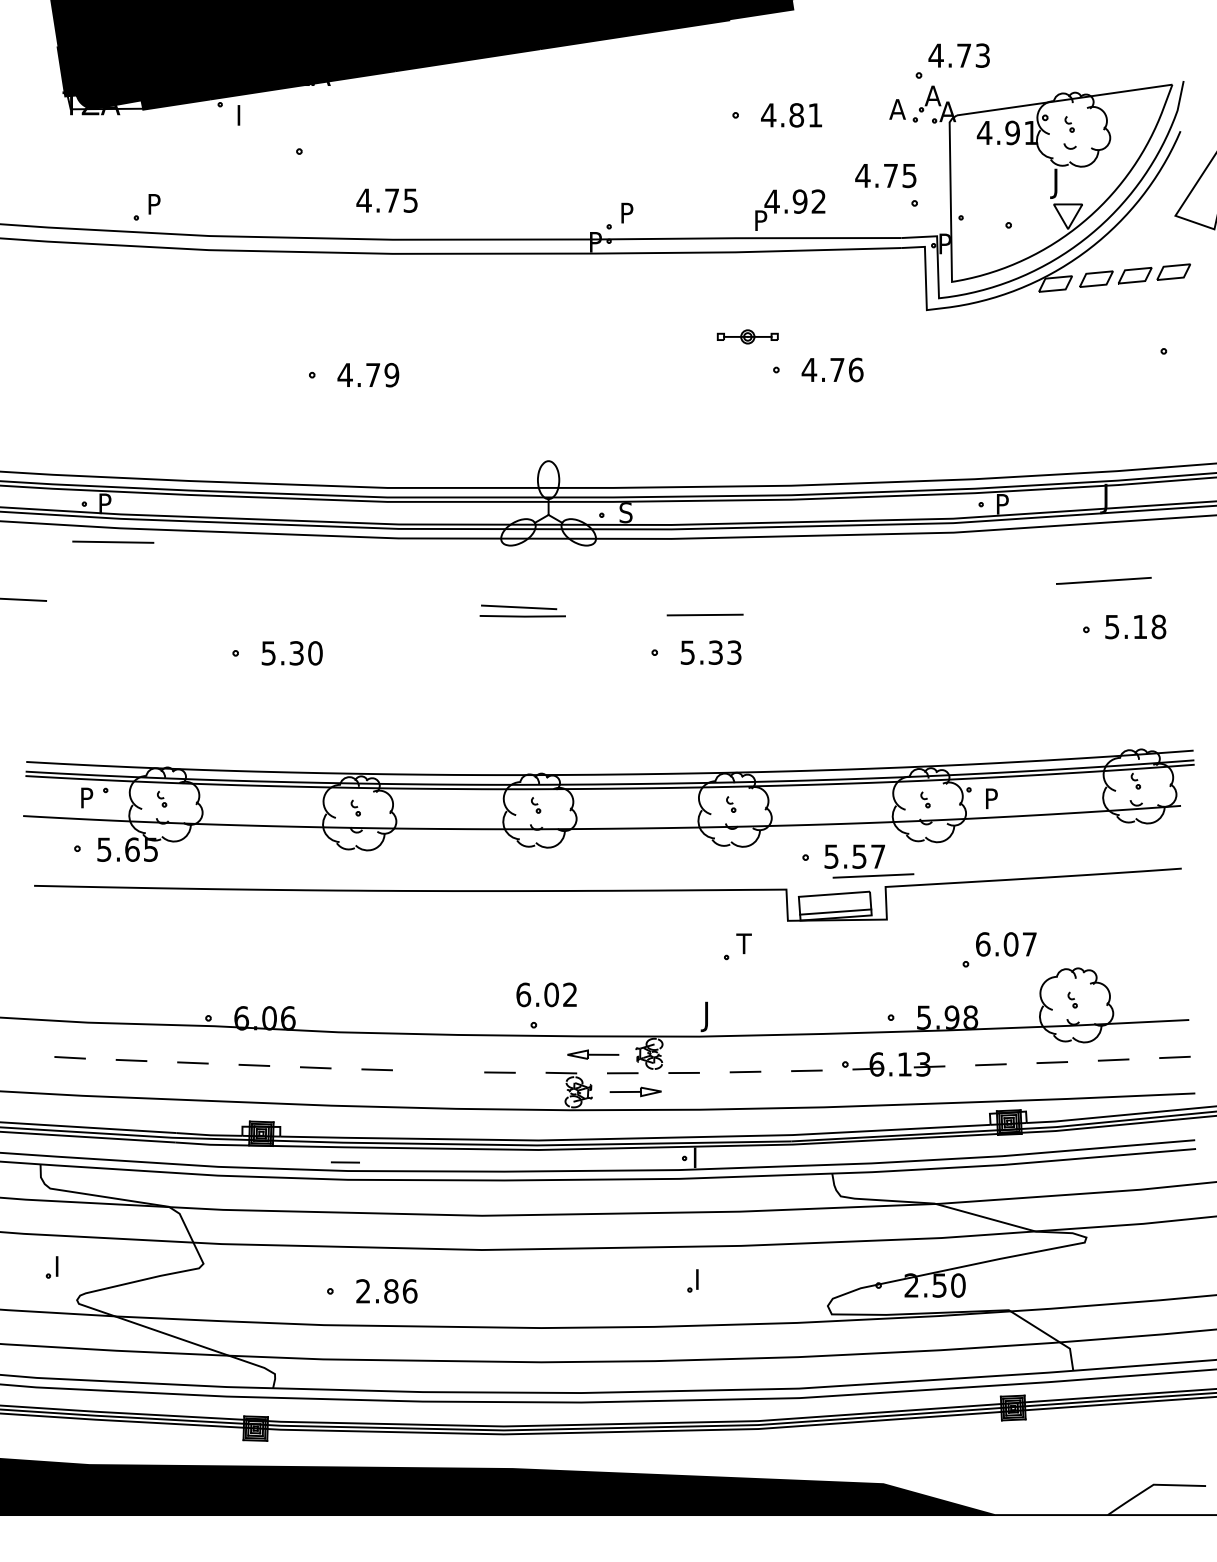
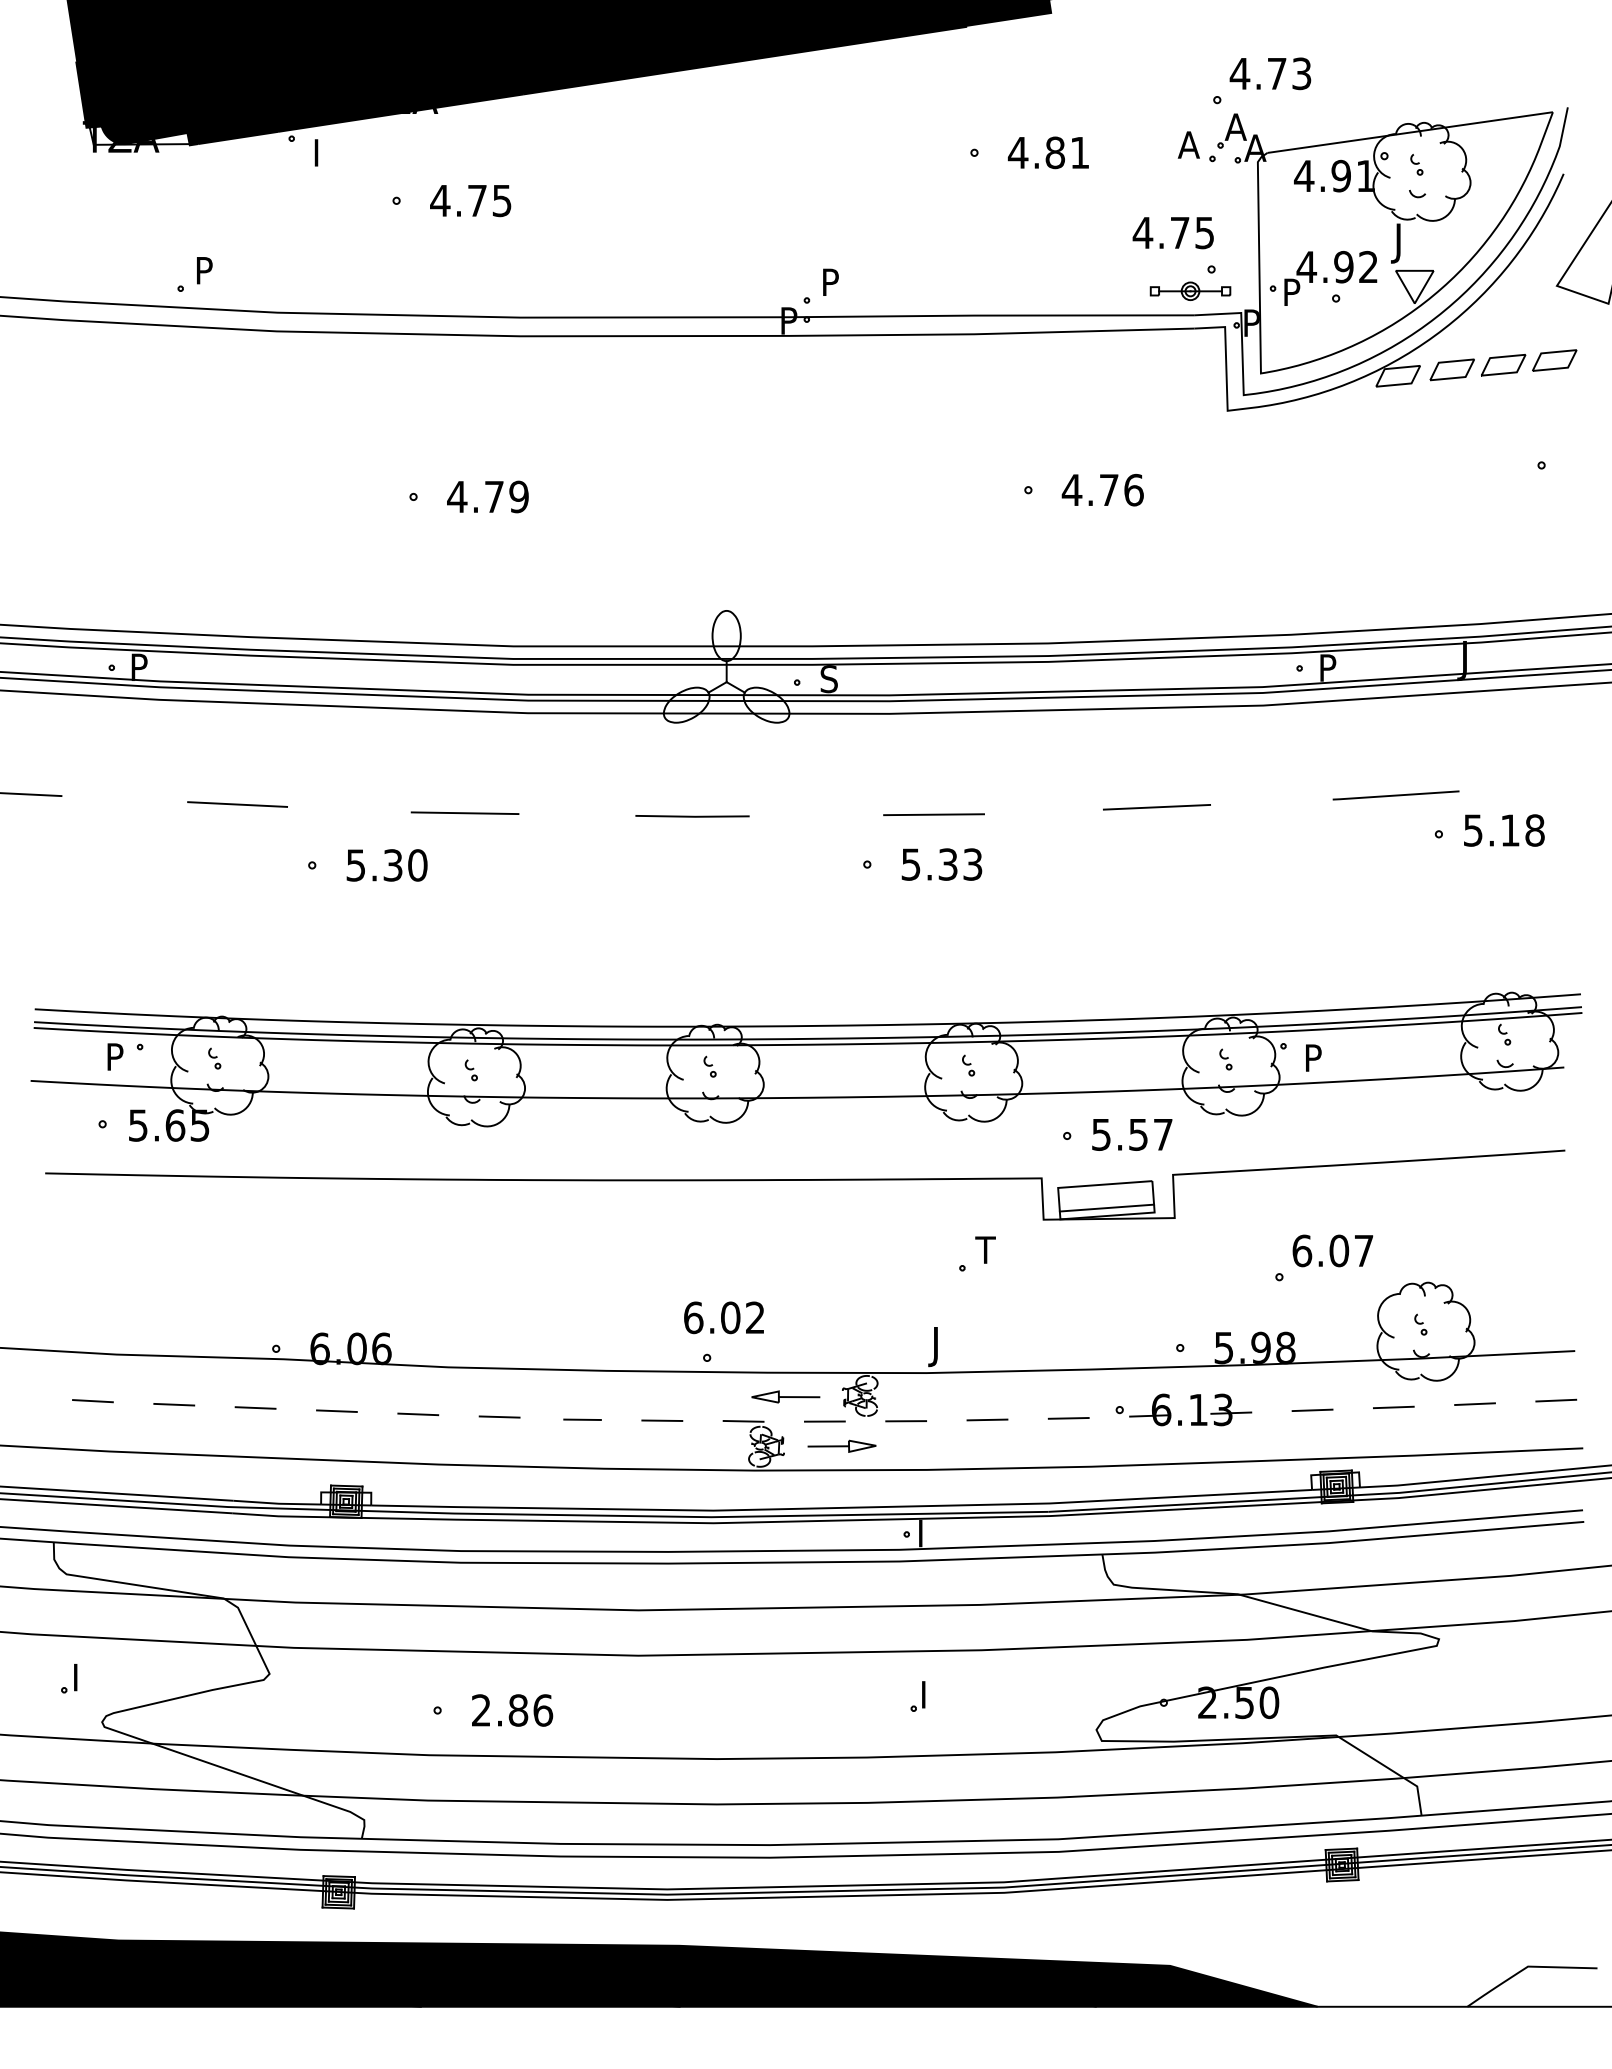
text: (386, 201) -> (470, 201), moved
text: (790, 210) -> (1330, 278), moved
part: (747, 336) -> (1190, 290), moved
line: (112, 541) -> (464, 812), moved
line: (1103, 580) -> (1395, 795), moved
line: (519, 607) -> (237, 804), moved
line: (873, 876) -> (1156, 807), moved
line: (345, 1162) -> (582, 1419), moved

